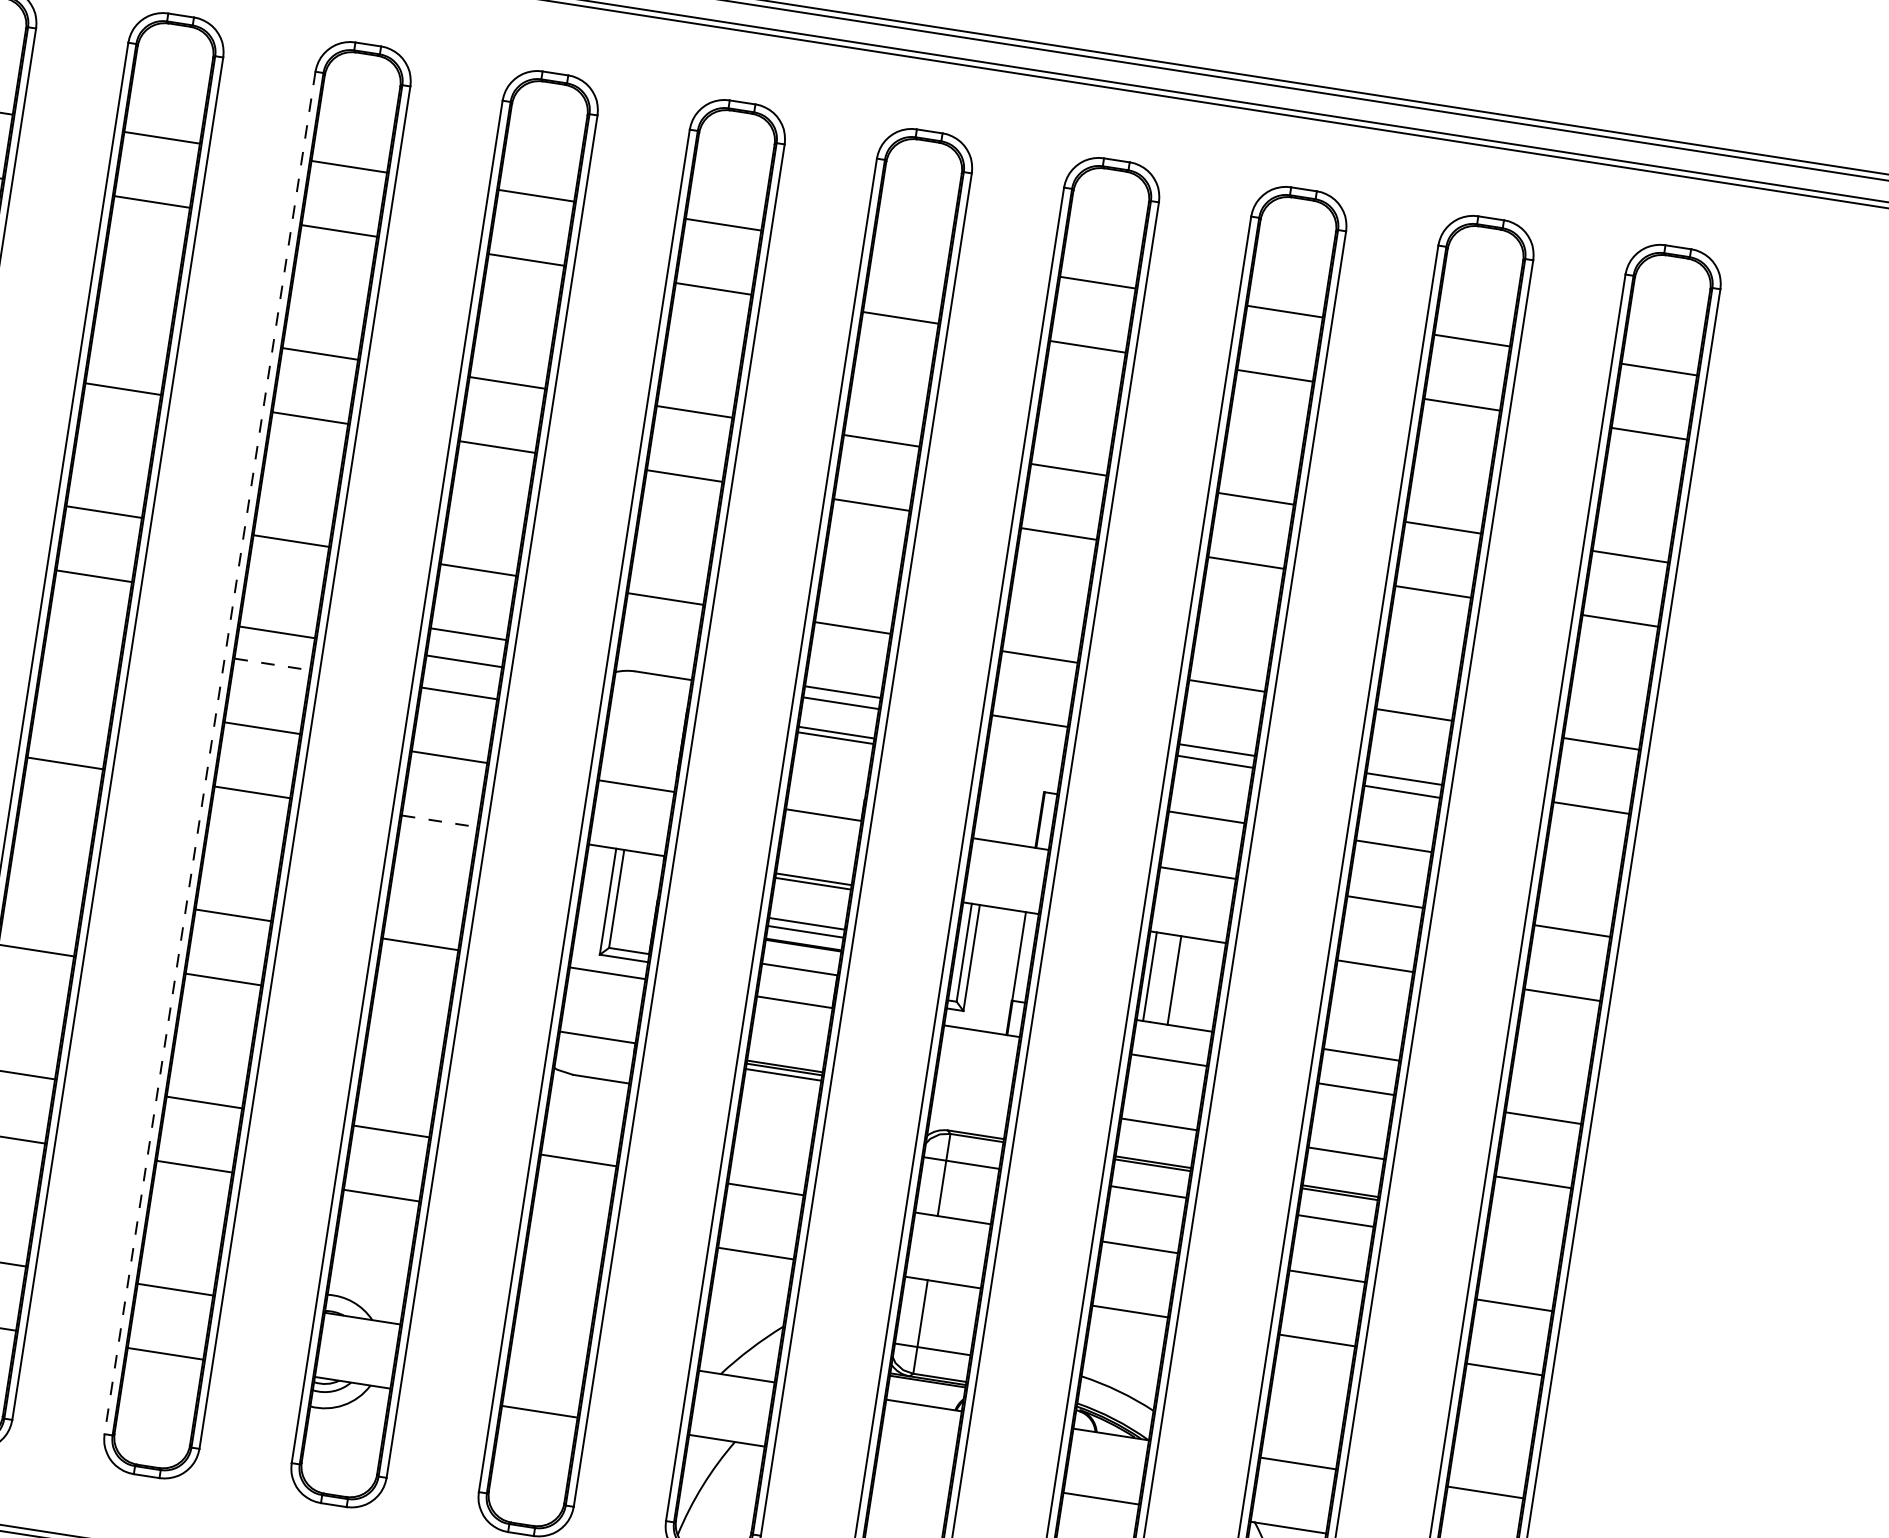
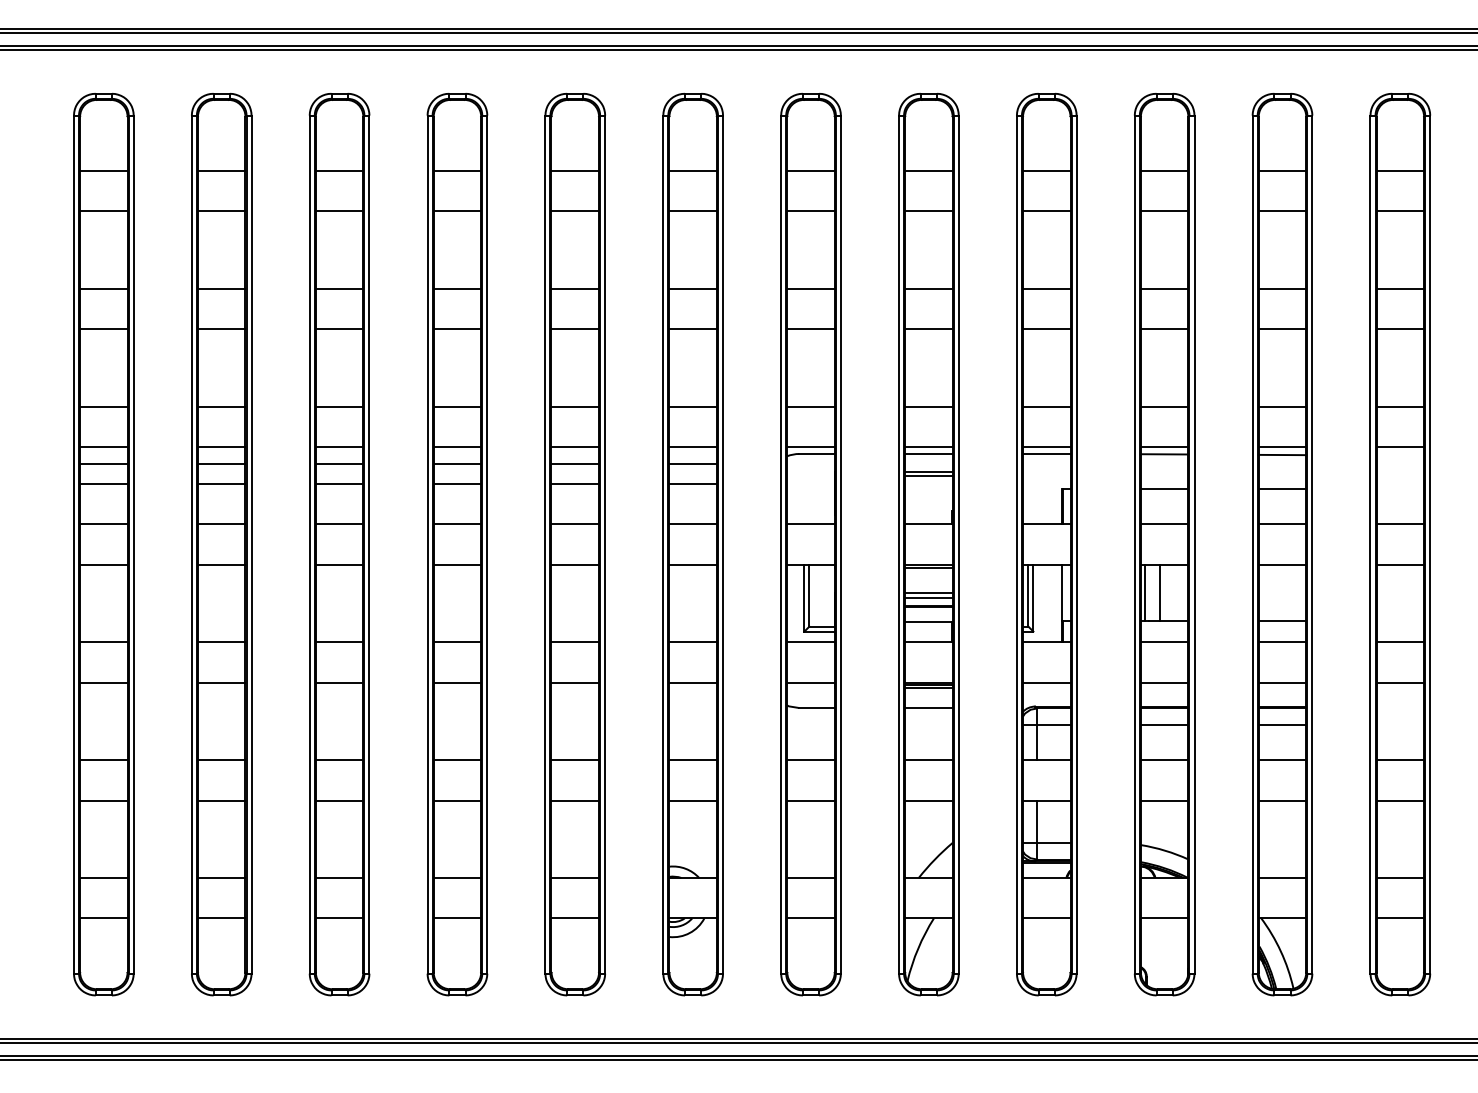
line: (910, 253) -> (928, 170), added
line: (133, 324) -> (457, 288), added
line: (90, 604) -> (457, 464), added
line: (281, 604) -> (575, 446), added
line: (85, 635) -> (457, 484), added
line: (655, 662) -> (810, 446), added
line: (272, 664) -> (575, 484), dashed -> solid
line: (75, 699) -> (457, 524), added
line: (1028, 731) -> (1046, 453), added
line: (209, 754) -> (545, 545), dashed -> solid
line: (440, 820) -> (693, 564), dashed -> solid
line: (46, 886) -> (457, 642), added
line: (409, 1008) -> (692, 682), added
line: (971, 1095) -> (1046, 682), added
line: (777, 1107) -> (928, 708), added
line: (568, 1224) -> (810, 800), added
line: (548, 1348) -> (810, 878), added
line: (913, 1469) -> (1046, 918), added

